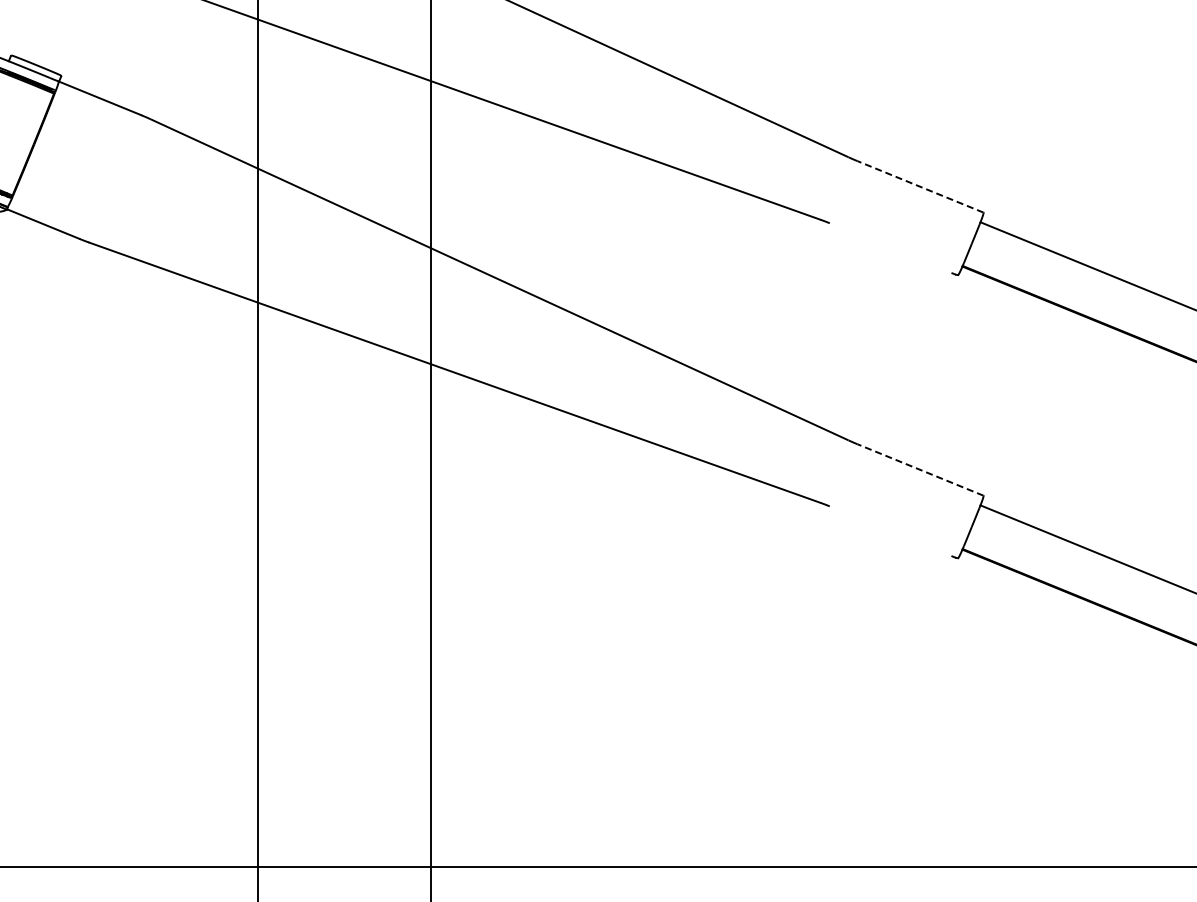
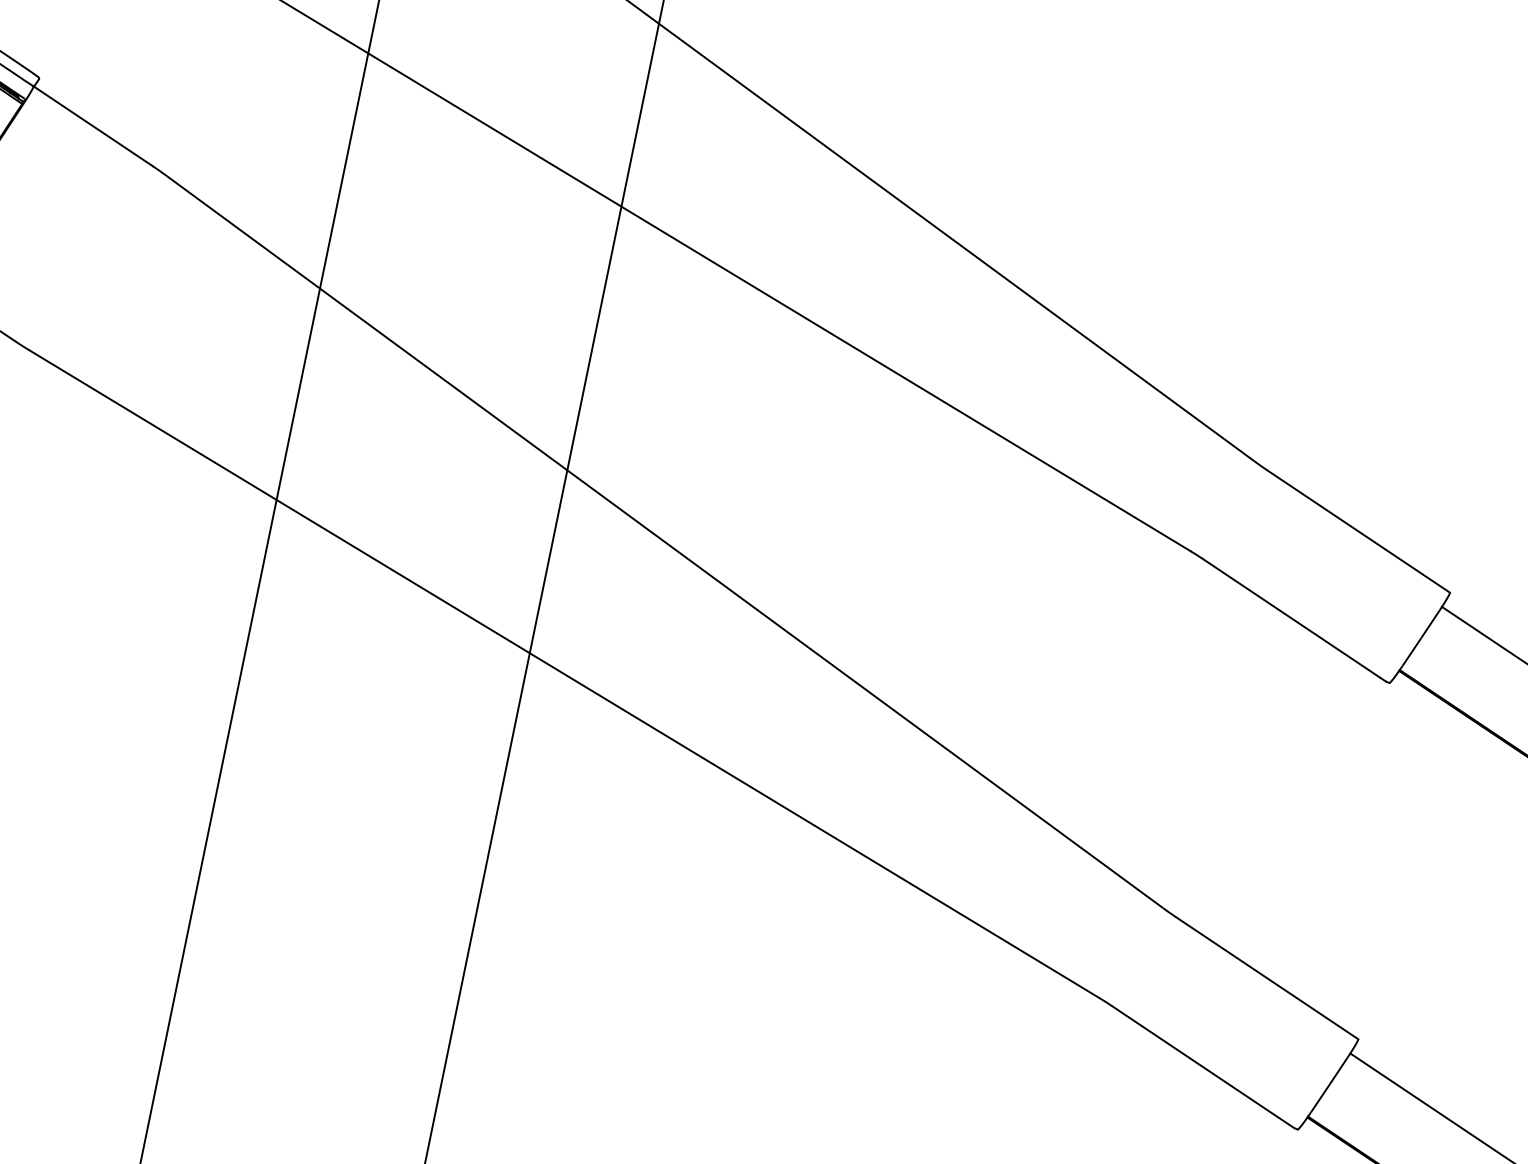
line: (920, 186) -> (1358, 531), dashed -> solid
line: (890, 247) -> (1291, 617), added
line: (920, 469) -> (1267, 977), dashed -> solid
line: (890, 531) -> (1199, 1065), added

